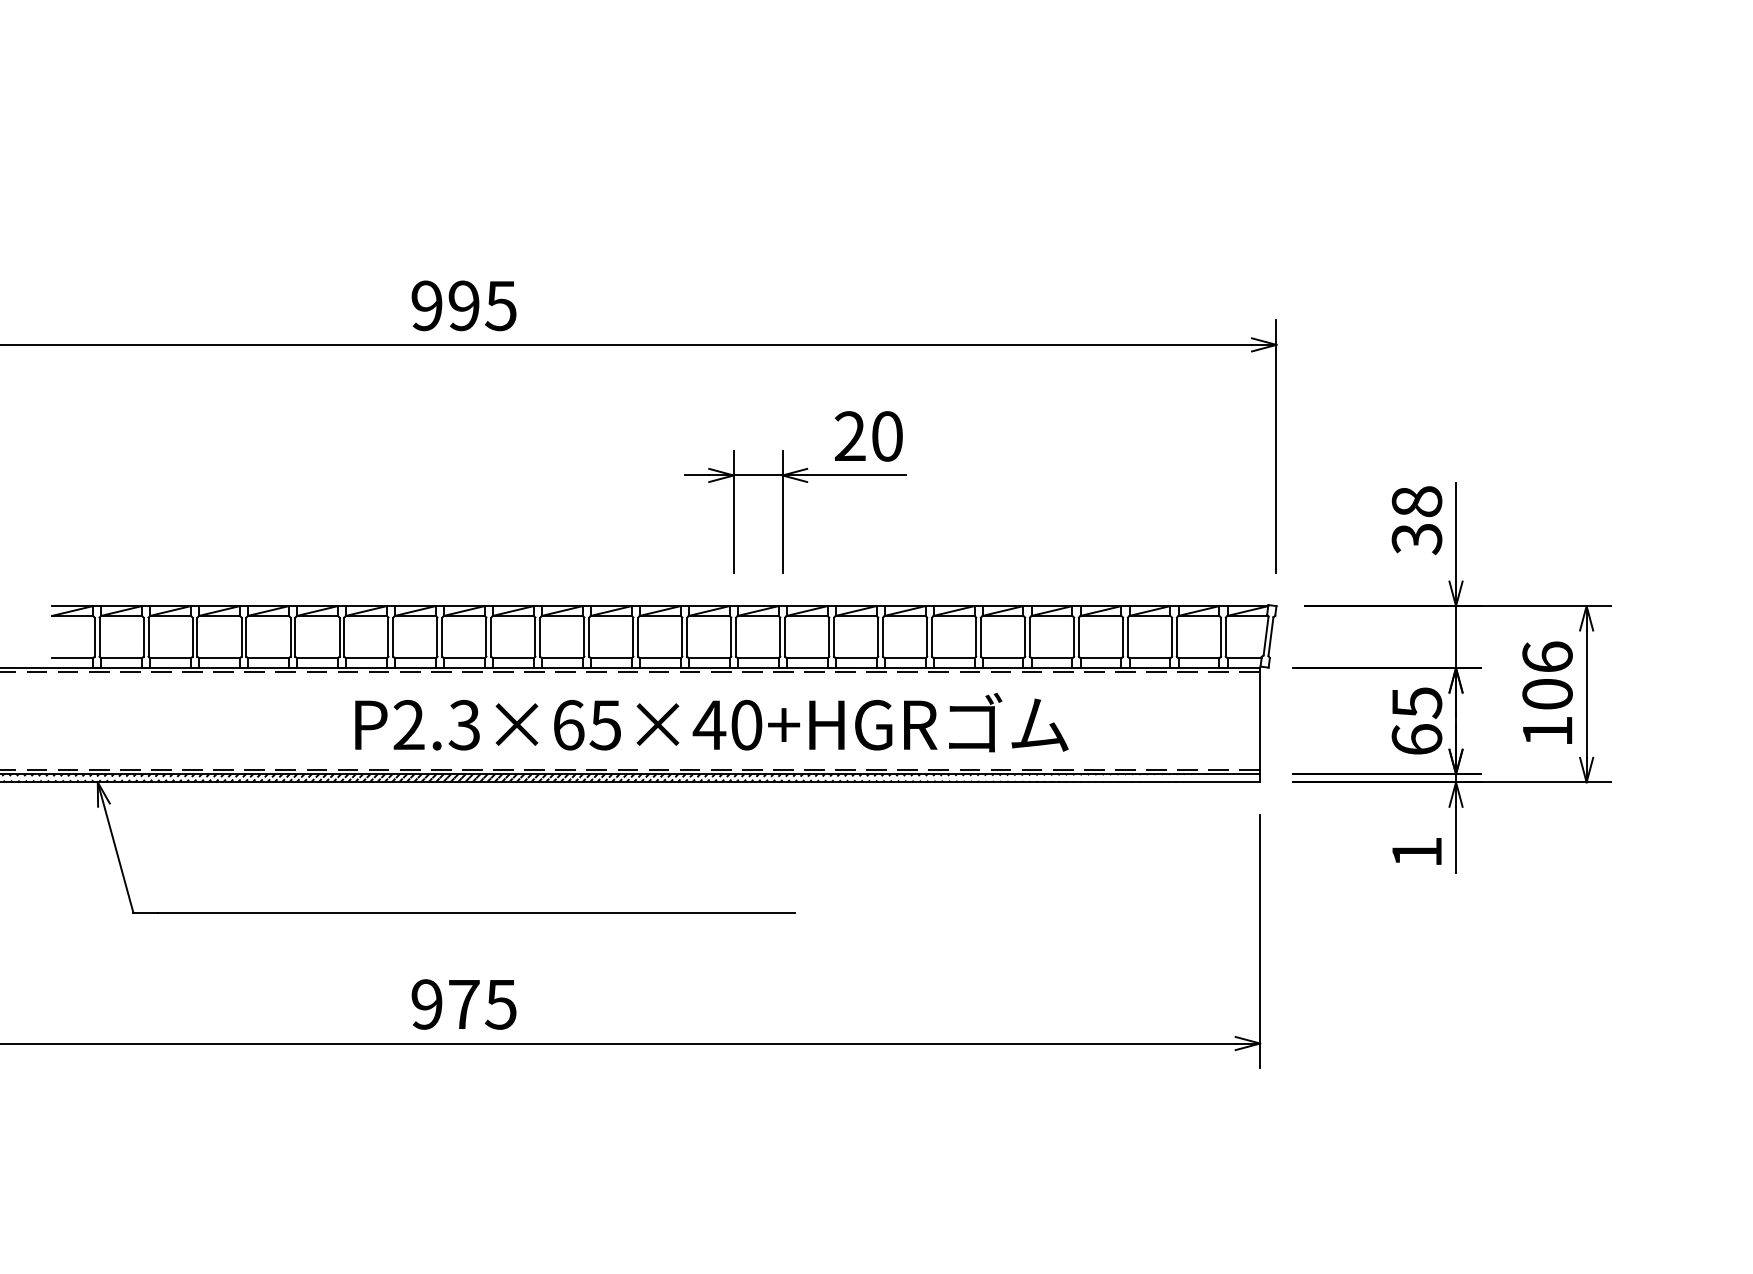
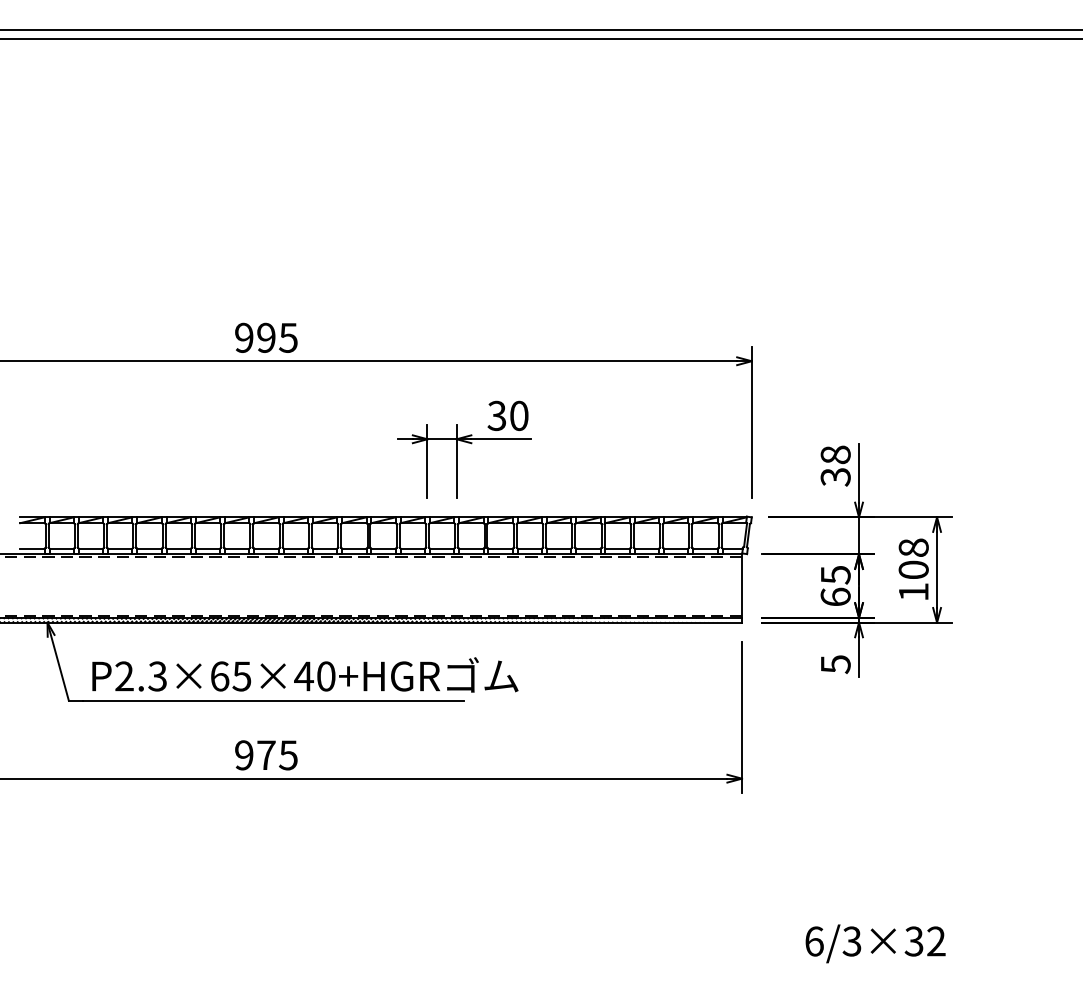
text: (849, 437) -> (496, 416), 20 -> 30
text: (1547, 656) -> (913, 547), 106 -> 108
text: (711, 721) -> (305, 674), moved
text: (1416, 852) -> (835, 664), 1 -> 5

